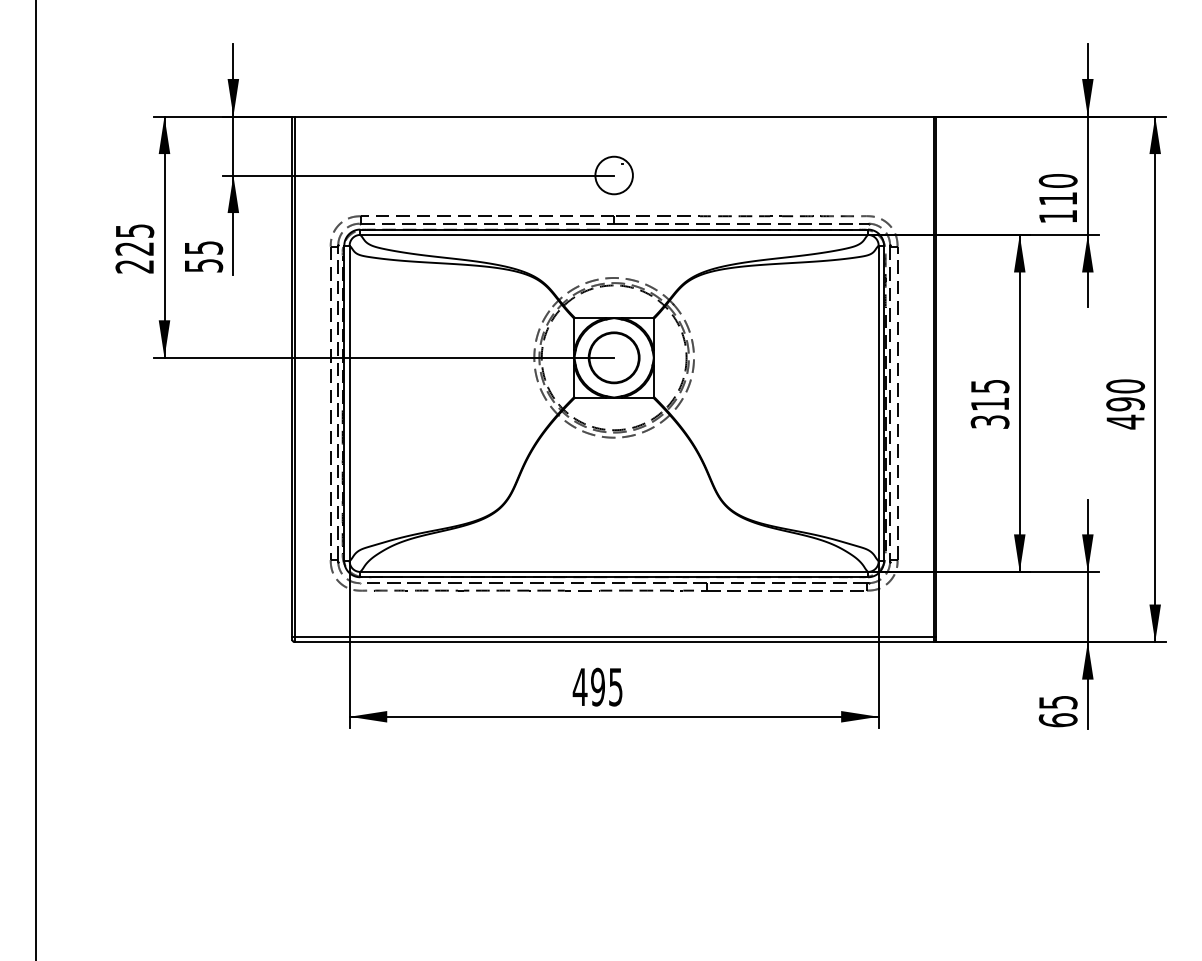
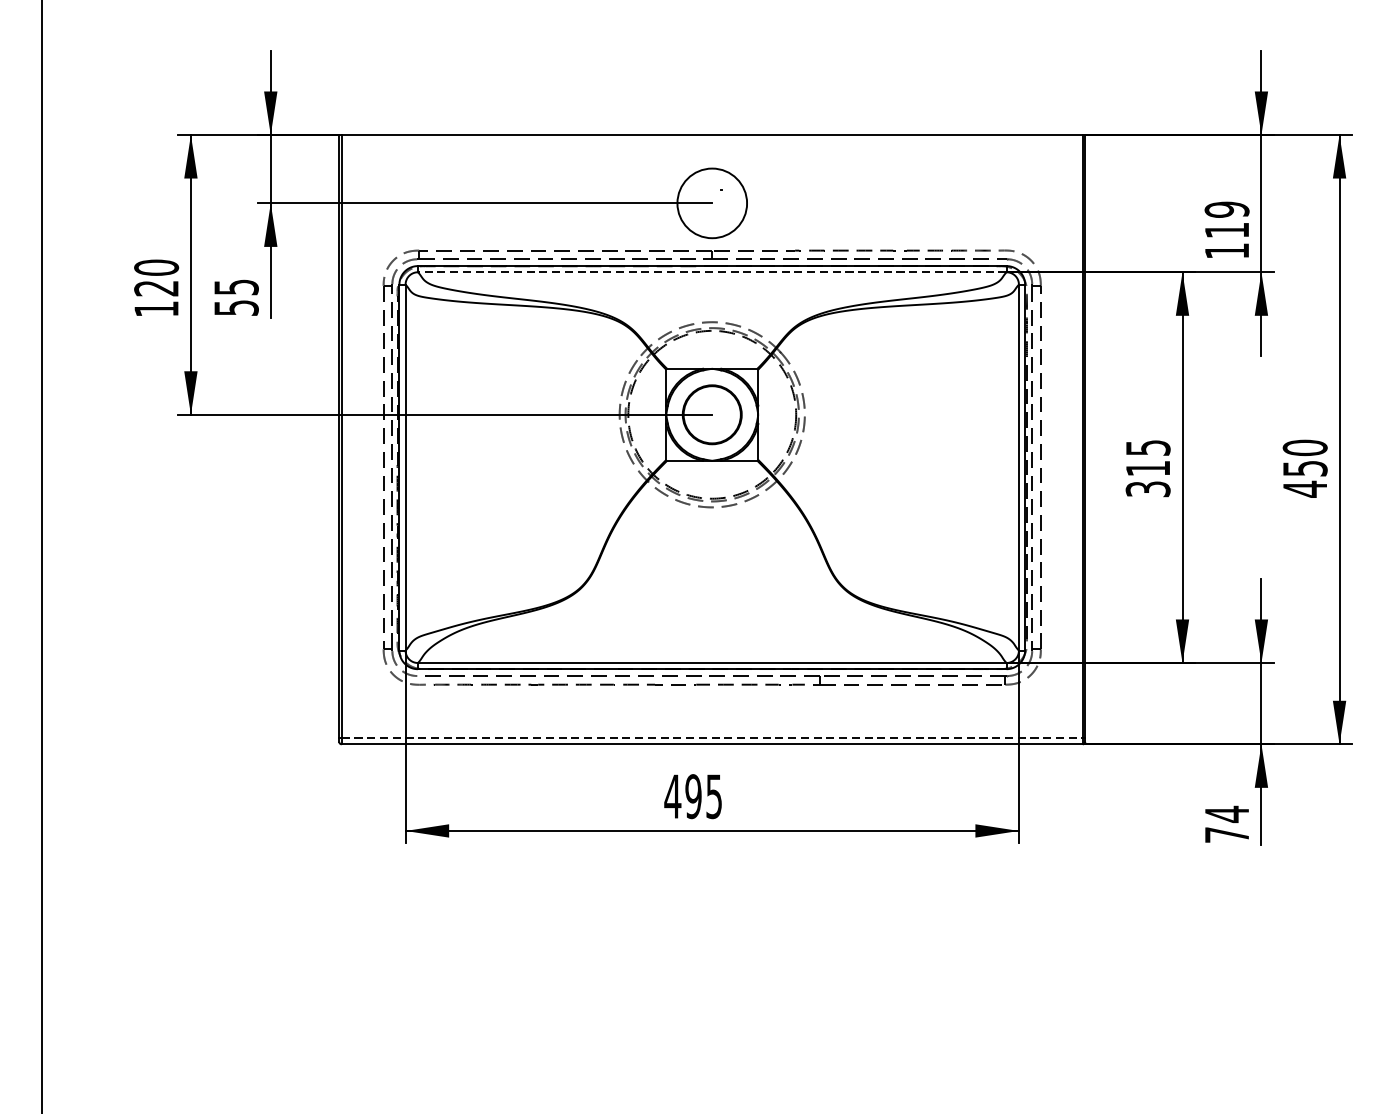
circle: (613, 175) -> (711, 203), size x1.6
text: (1058, 181) -> (1227, 210), 110 -> 119
line: (614, 234) -> (712, 271), solid -> dashed
text: (134, 248) -> (156, 288), 225 -> 120
text: (1125, 404) -> (1305, 468), 490 -> 450
line: (614, 636) -> (712, 737), solid -> dashed
text: (1057, 711) -> (1226, 824), 65 -> 74

